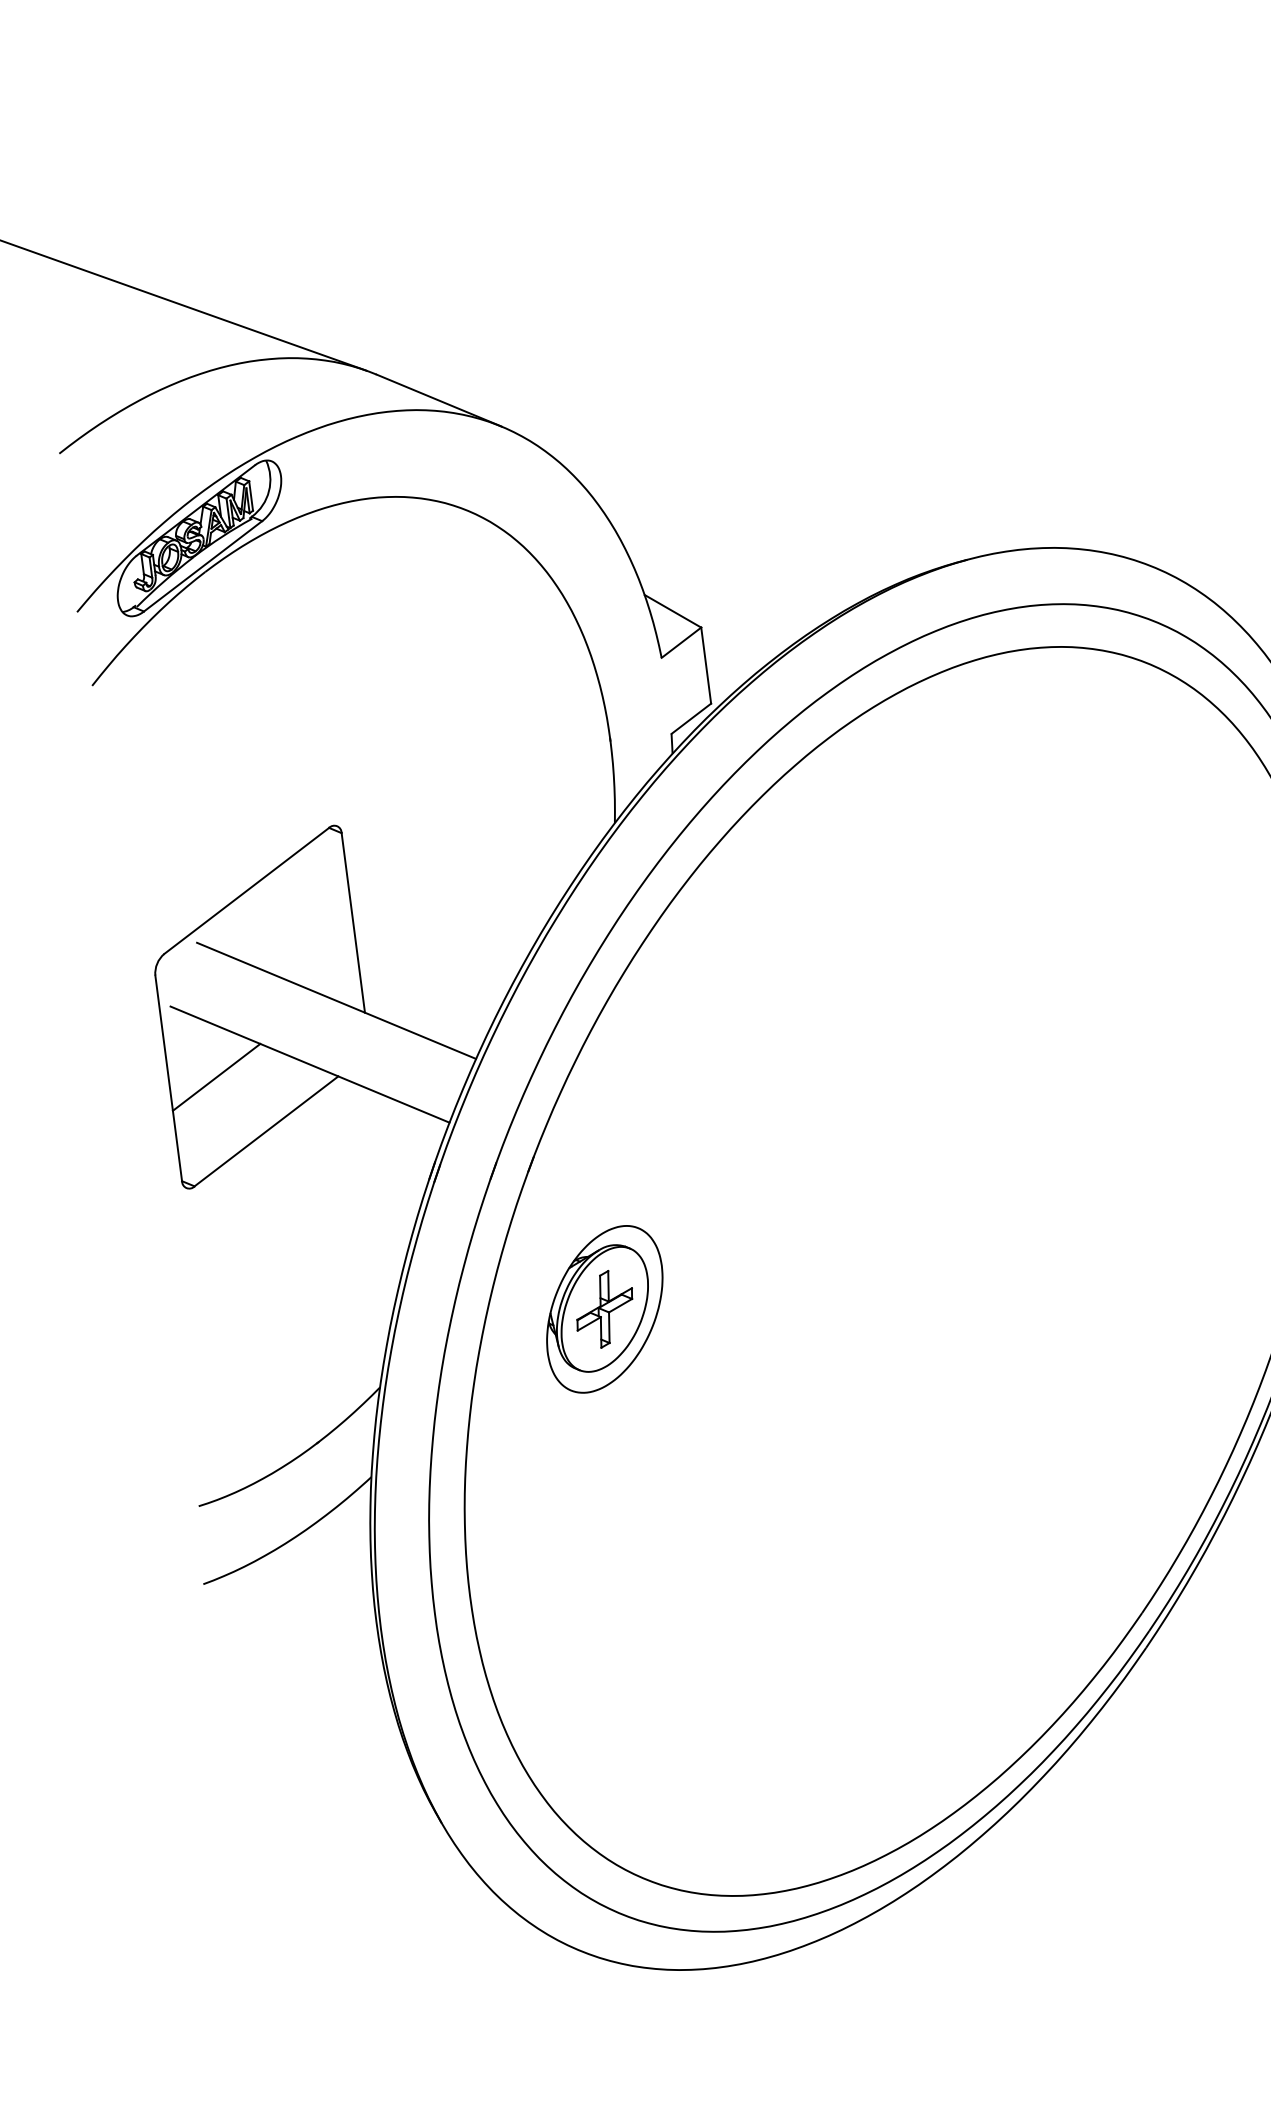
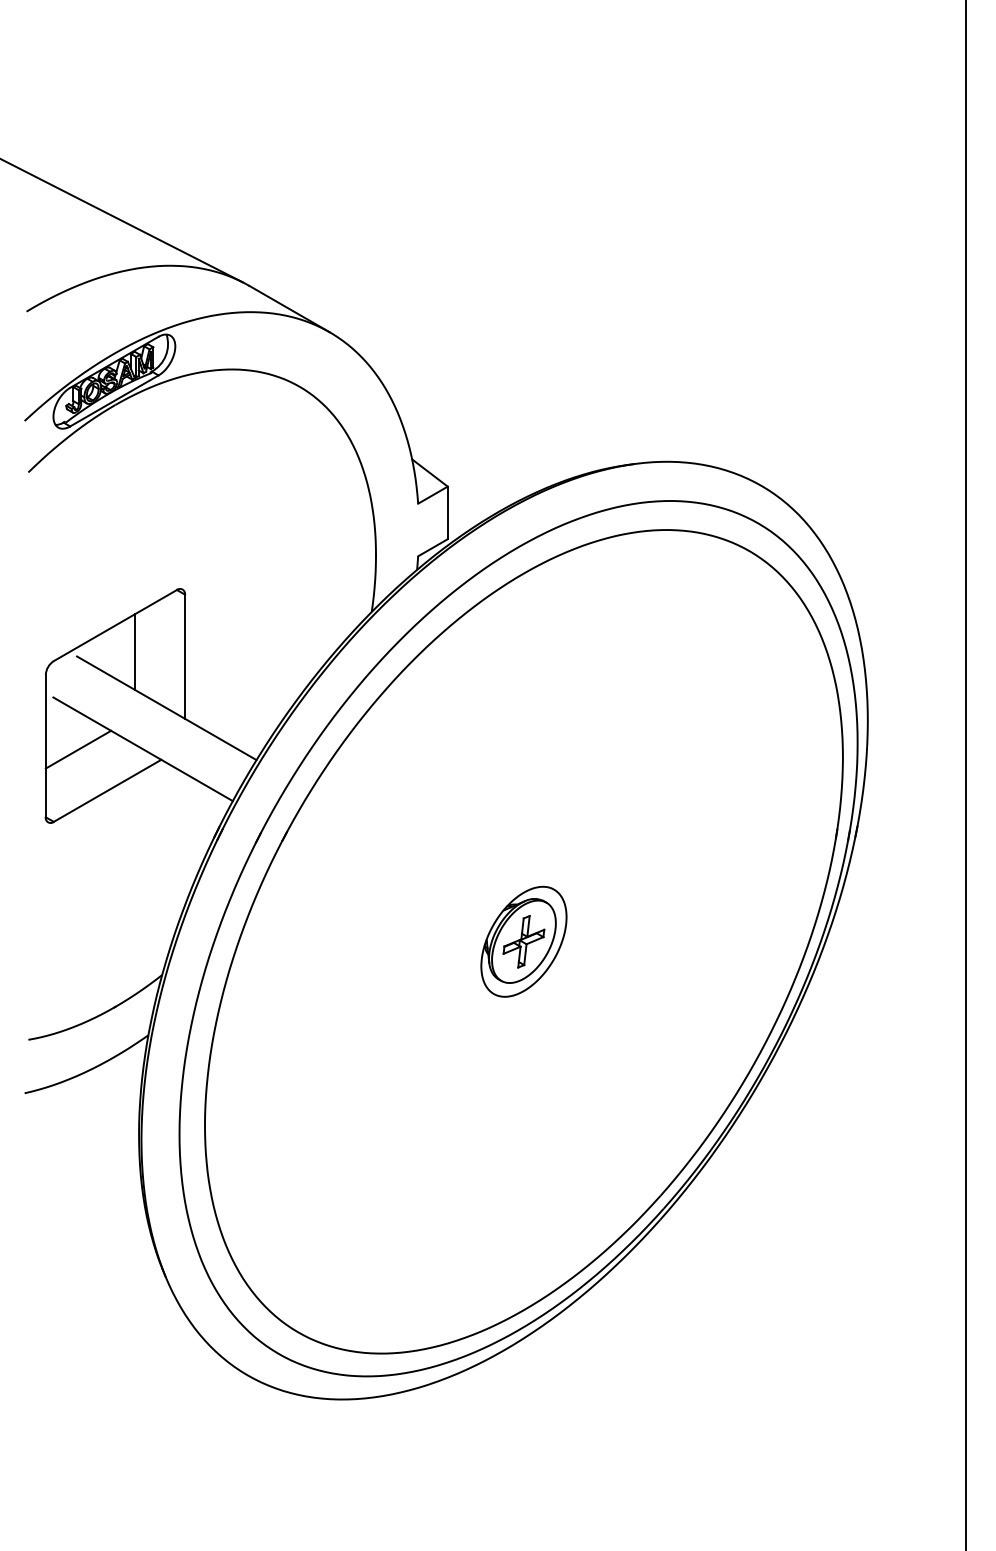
line: (279, 924) -> (134, 651), added
part: (604, 1309) -> (523, 941), moved

